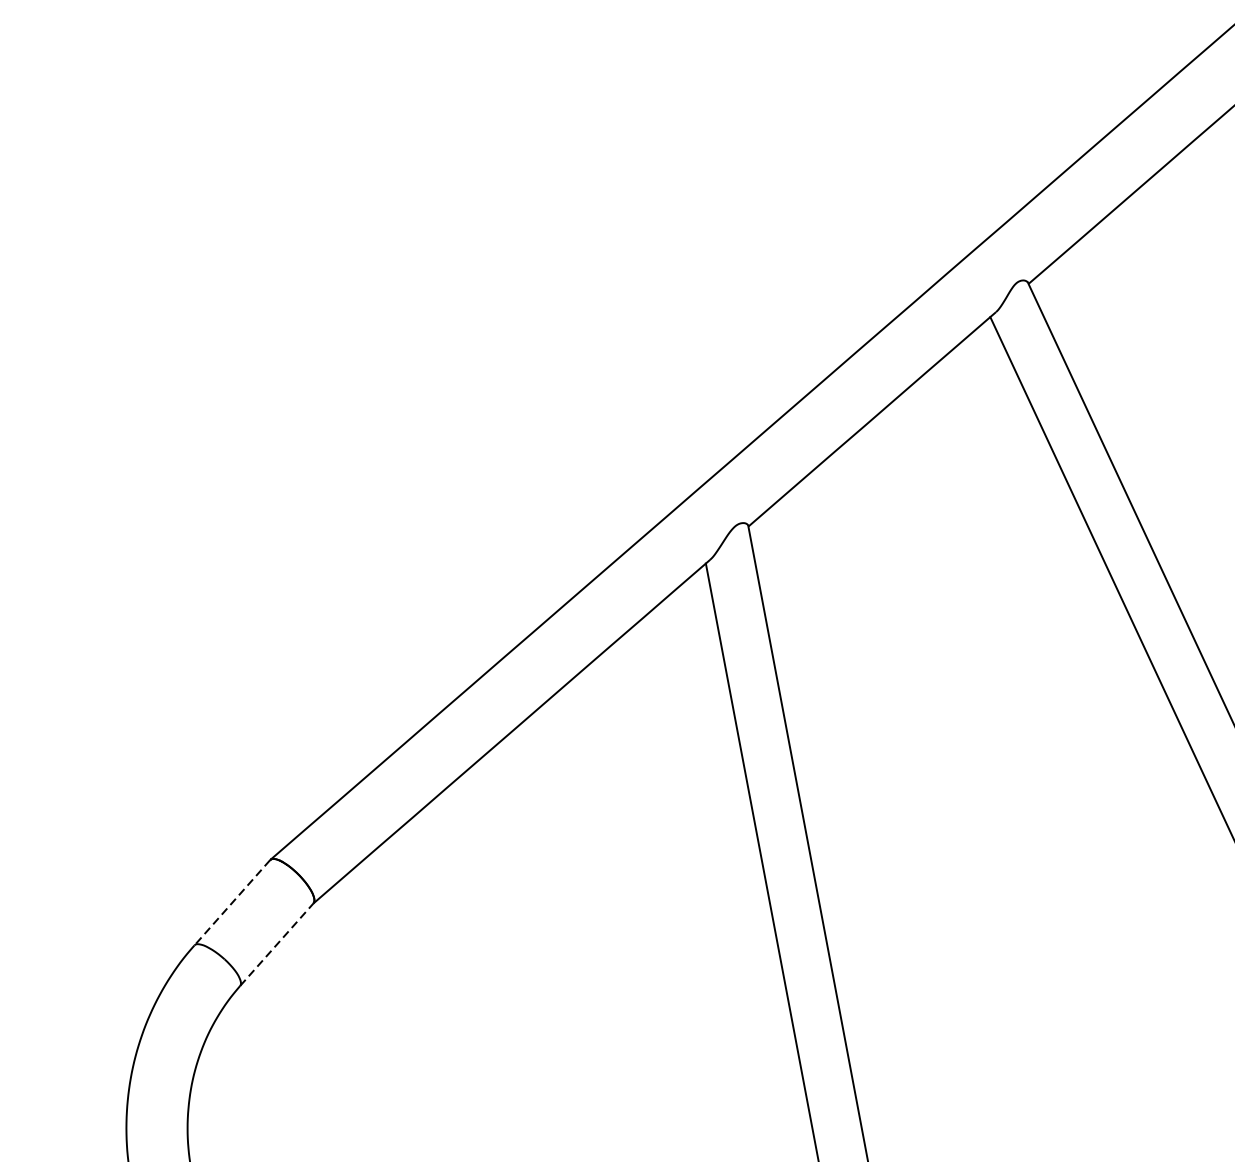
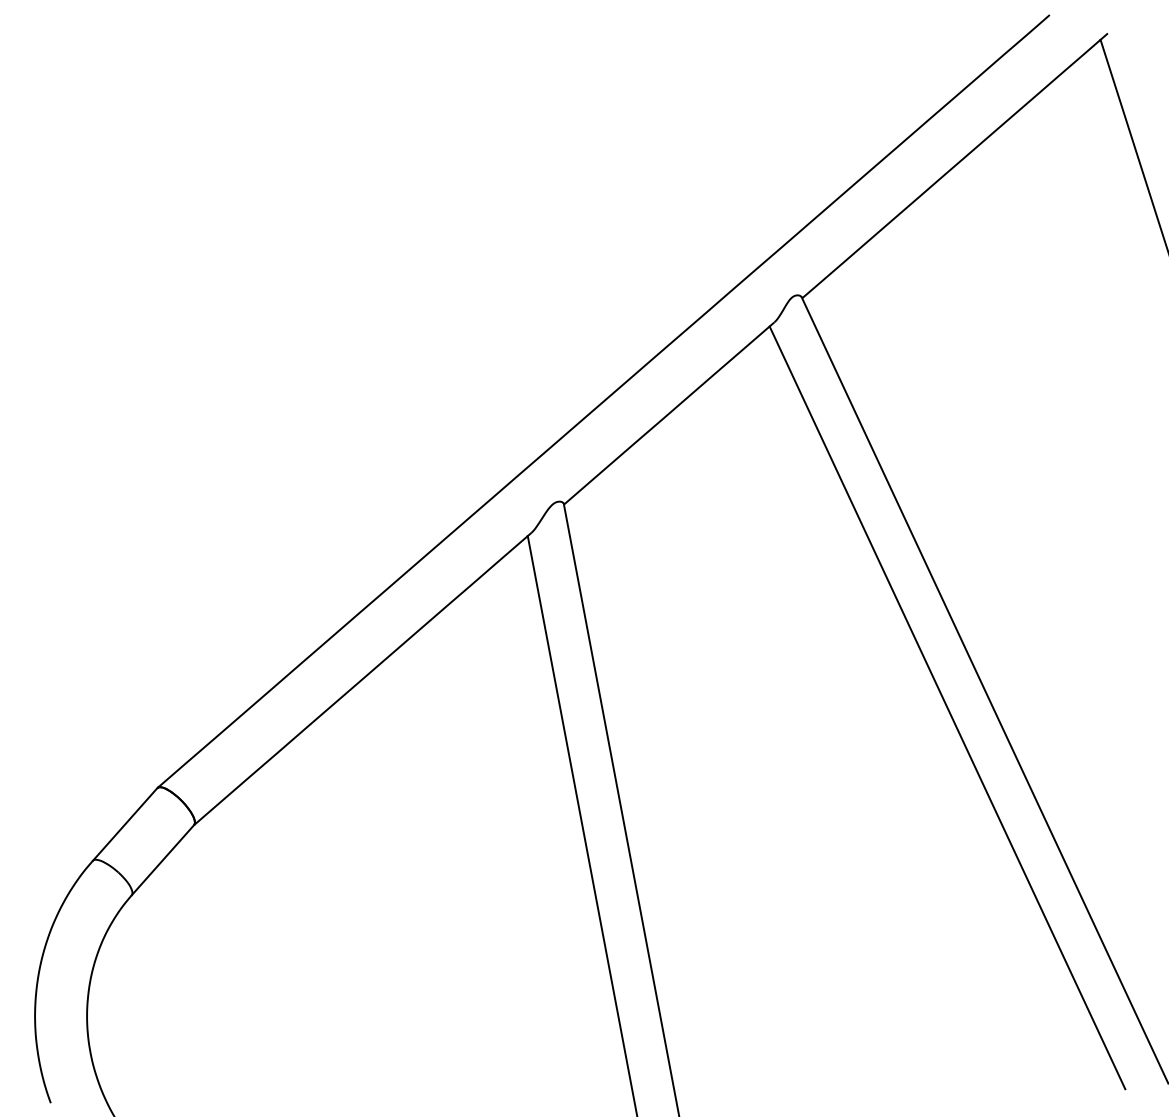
line: (232, 902) -> (125, 824), dashed -> solid
line: (277, 945) -> (163, 860), dashed -> solid

